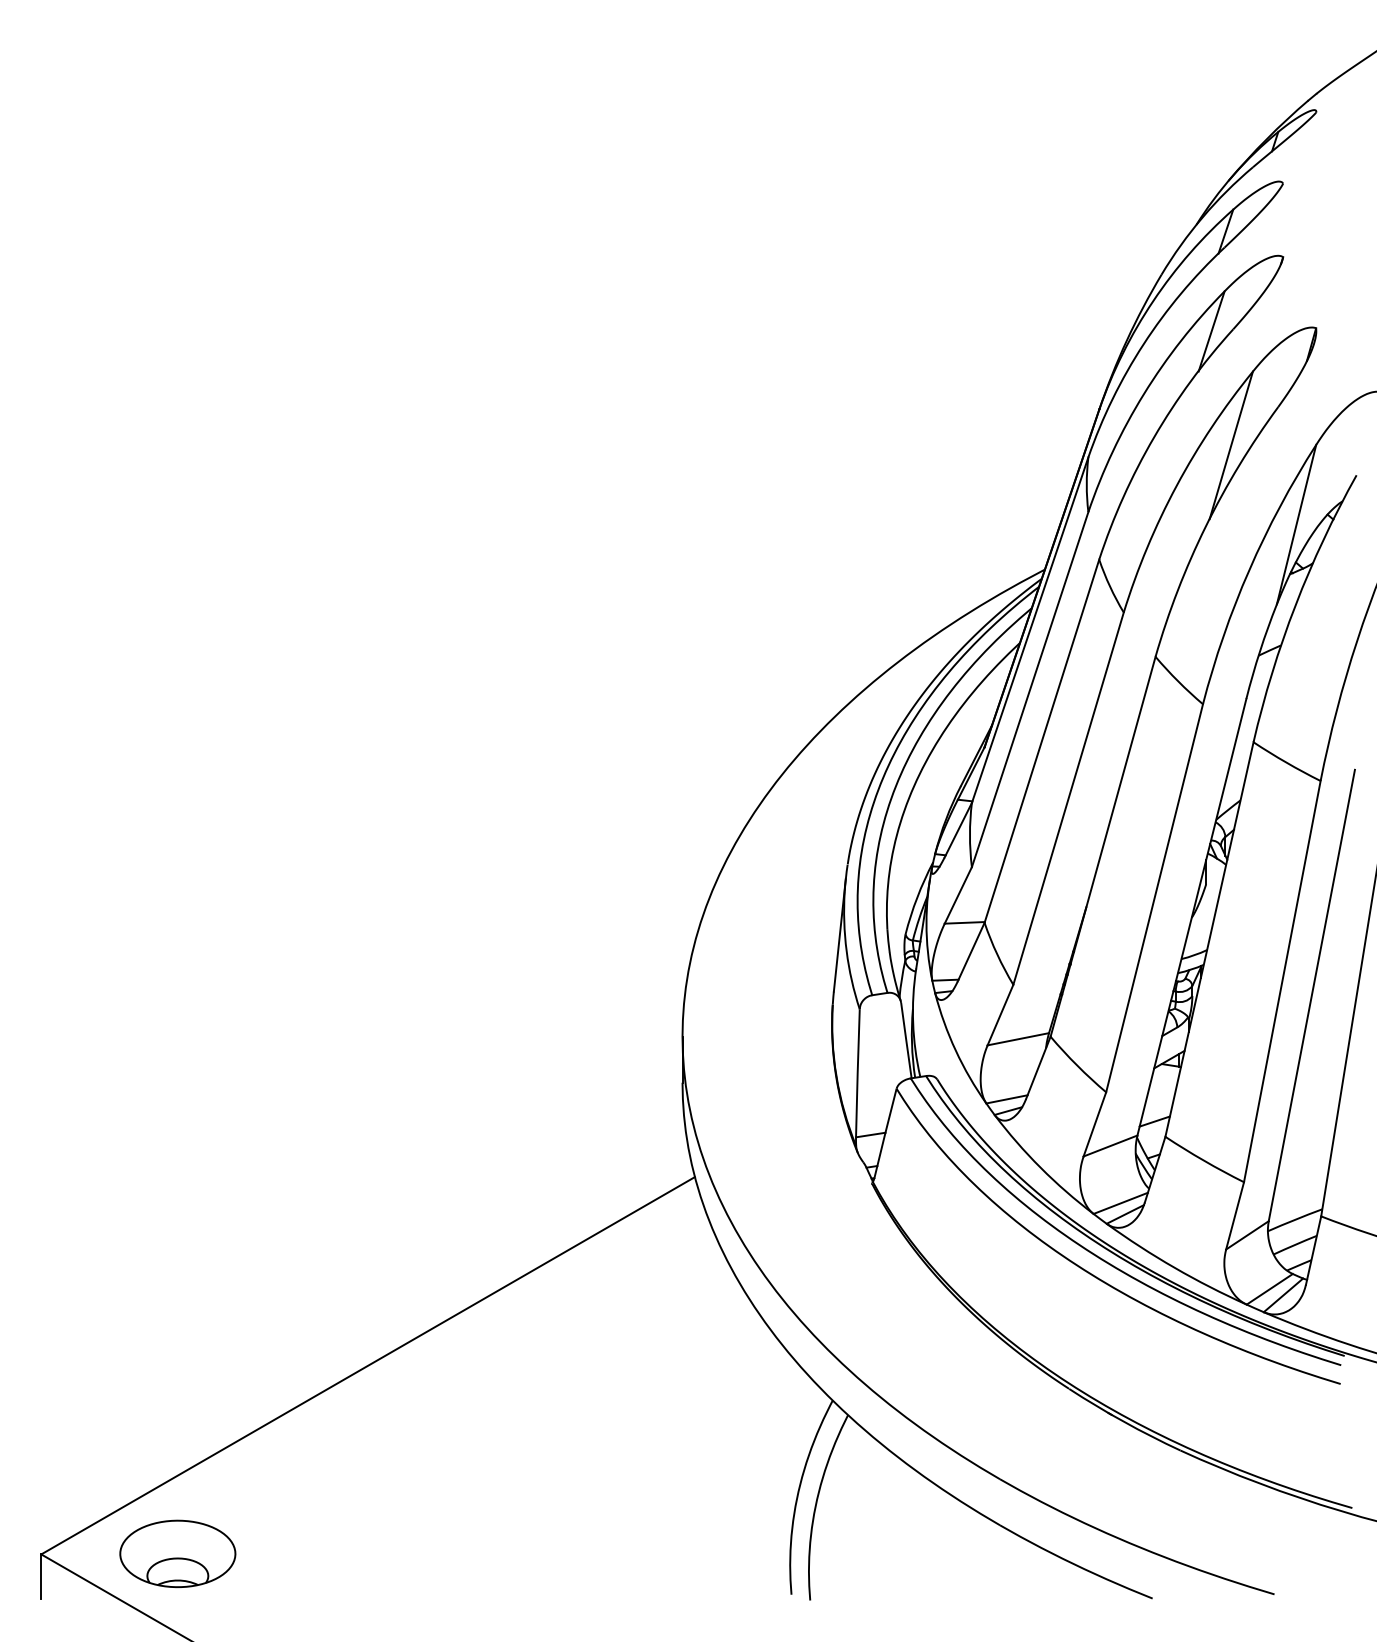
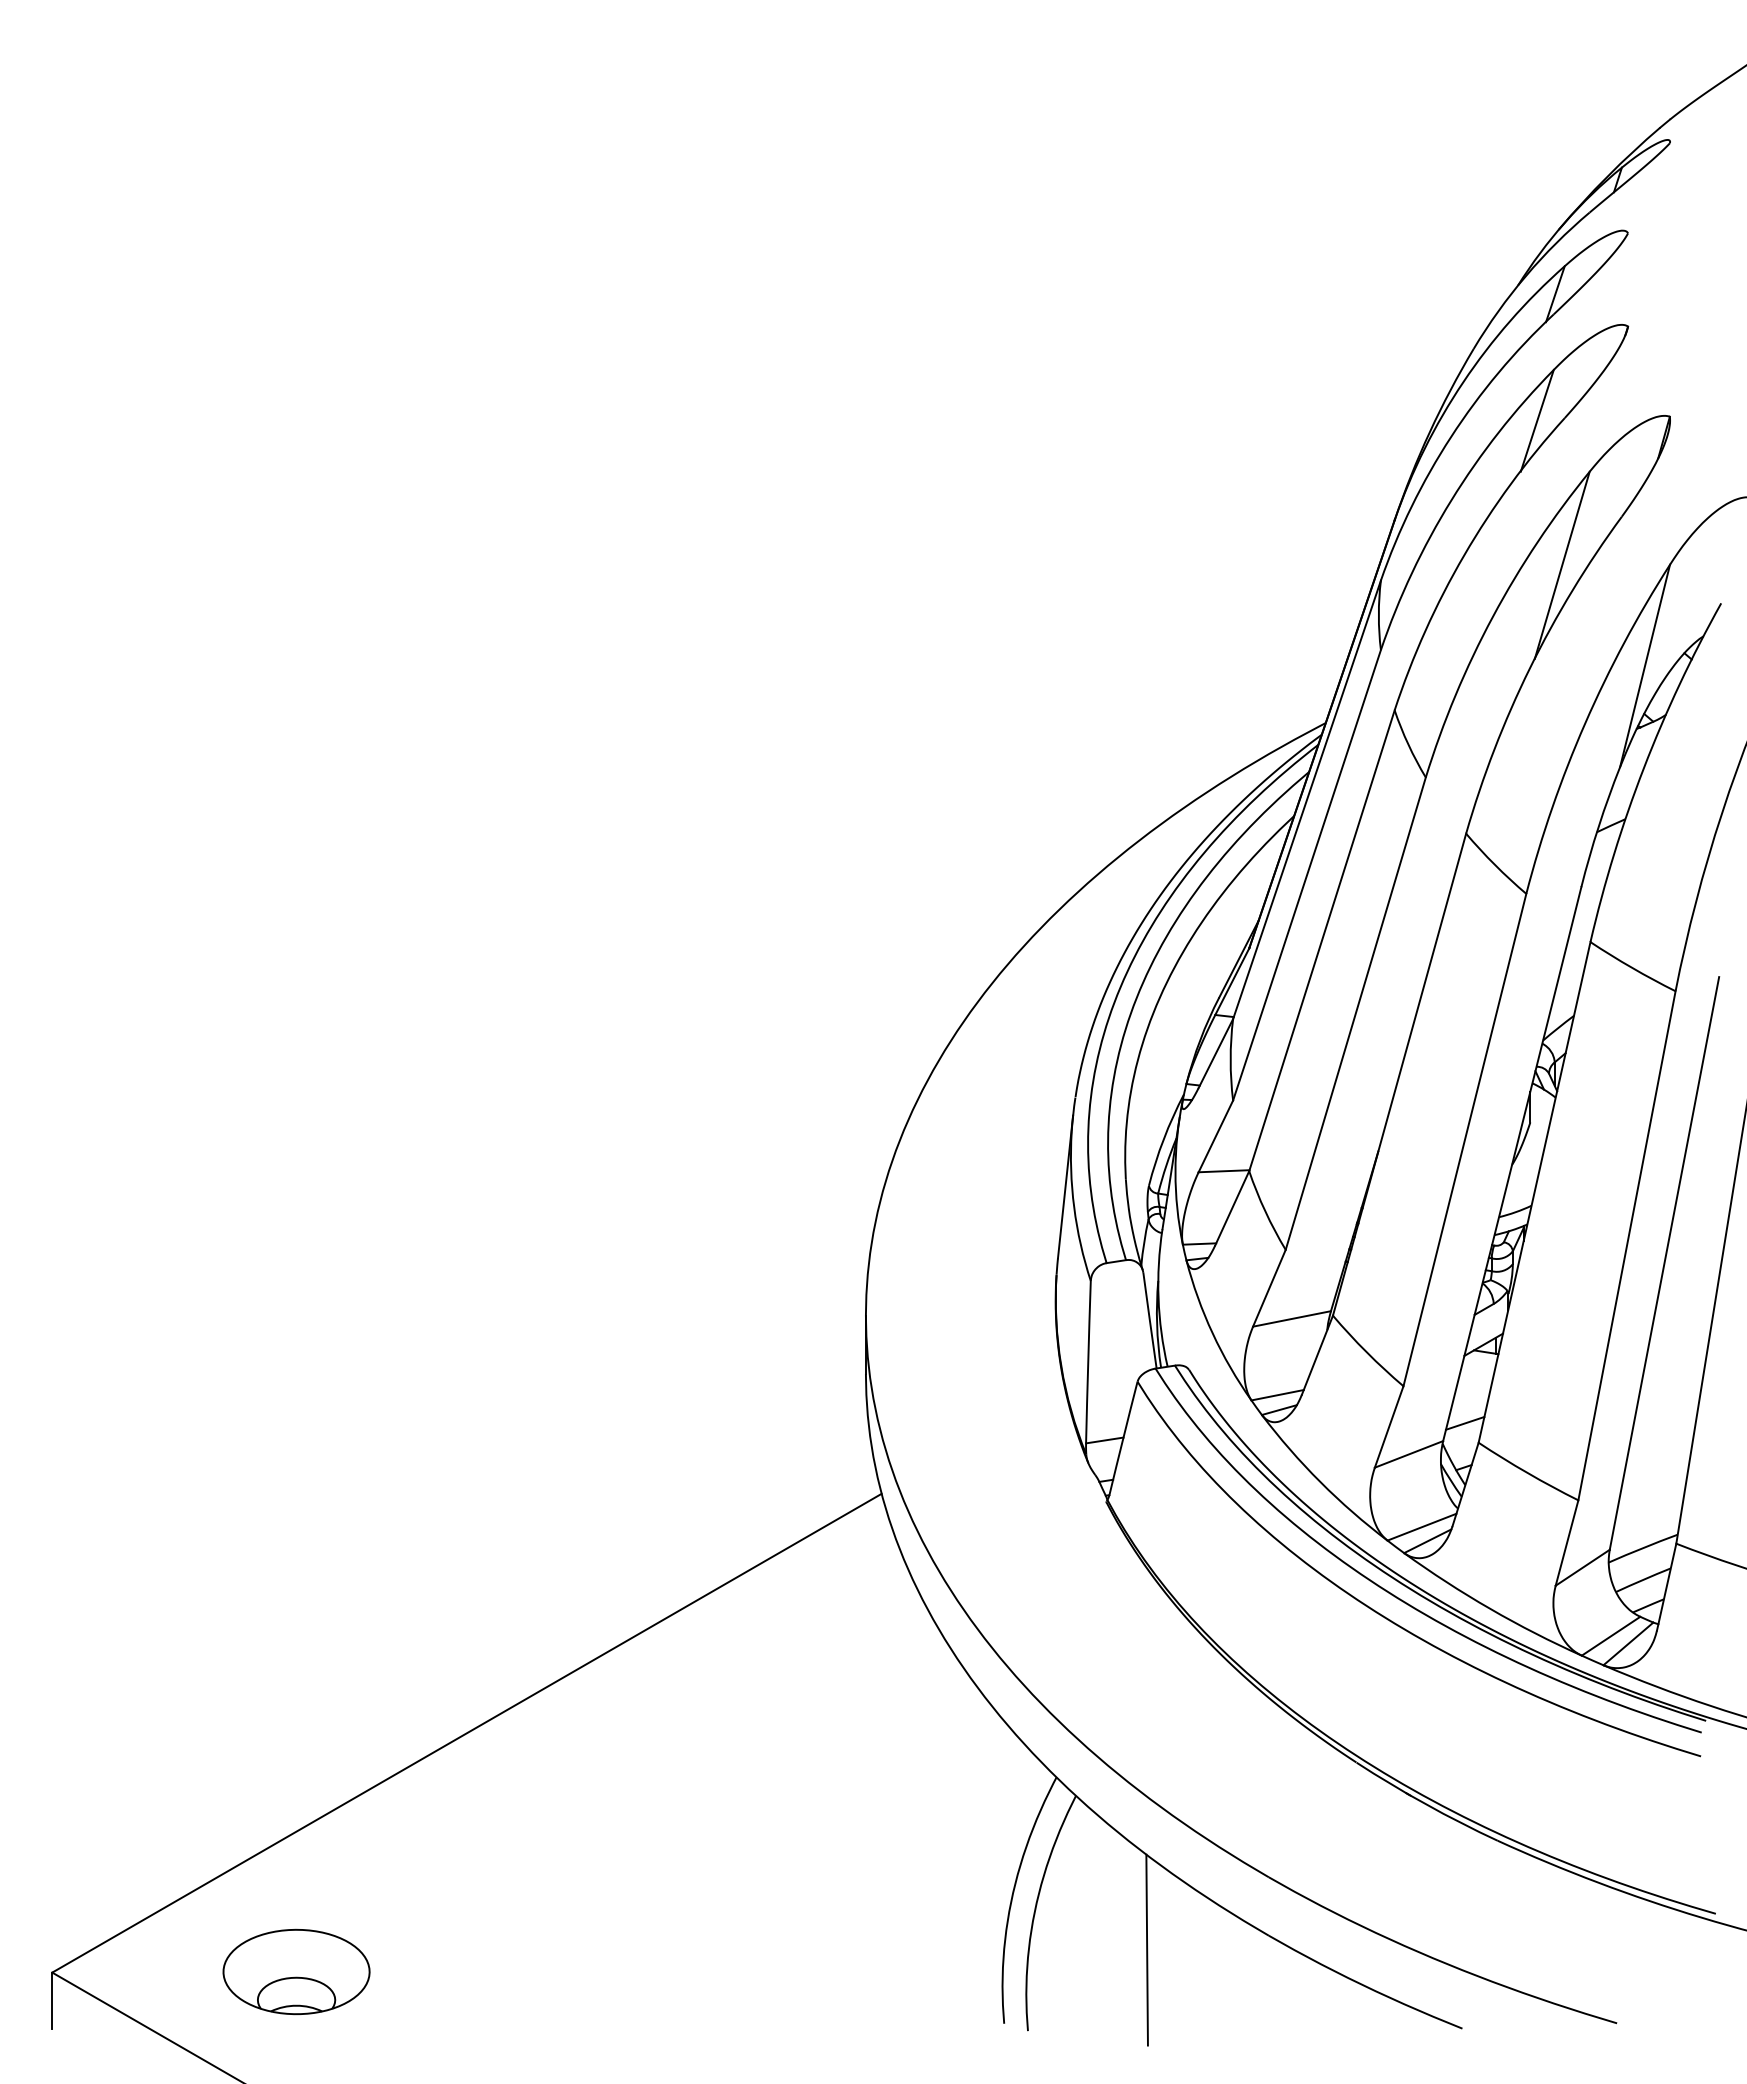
line: (903, 1536) -> (1146, 1949), added
part: (177, 1553) -> (296, 1971), moved

